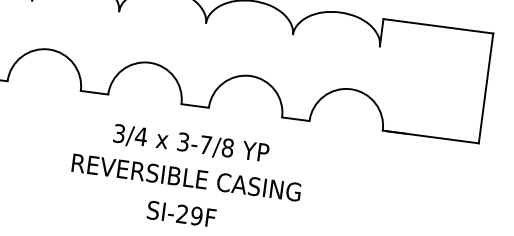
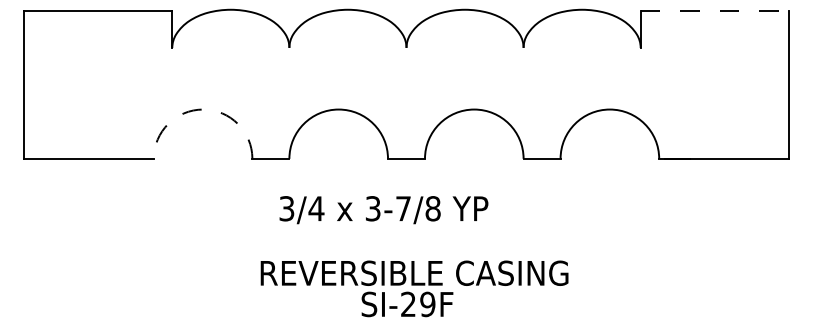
line: (438, 25) -> (714, 10), solid -> dashed
arc: (49, 49) -> (203, 109), solid -> dashed
text: (190, 144) -> (383, 210), moved
text: (186, 177) -> (414, 272), moved

